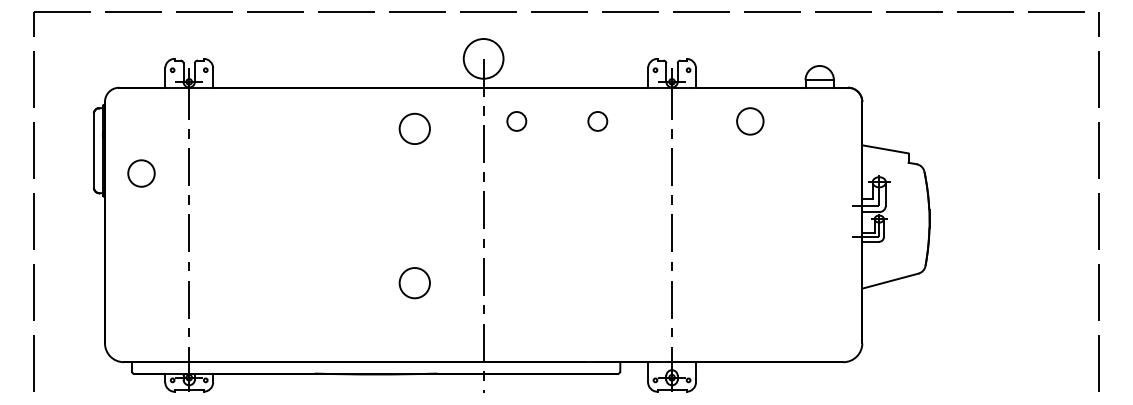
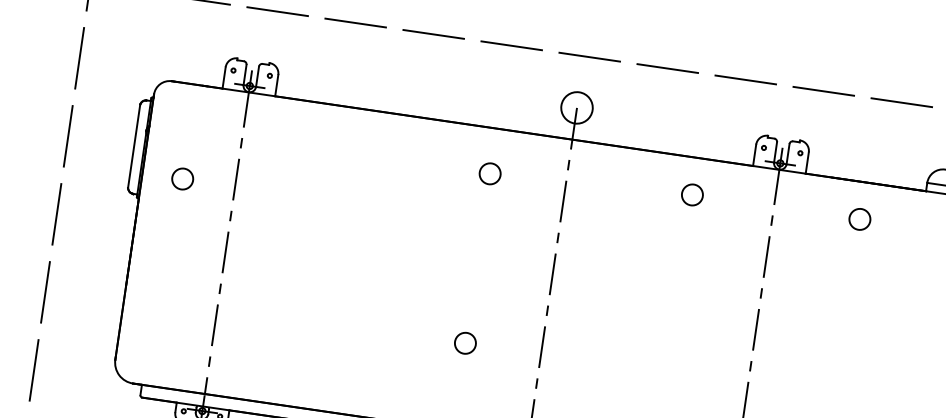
circle: (483, 58) -> (576, 107), size x0.71
circle: (516, 121) -> (603, 181), removed
circle: (749, 121) -> (859, 219), size x0.71
circle: (414, 128) -> (489, 173), size x0.62
circle: (141, 173) -> (182, 179), size x0.71
circle: (414, 282) -> (465, 342), size x0.62

